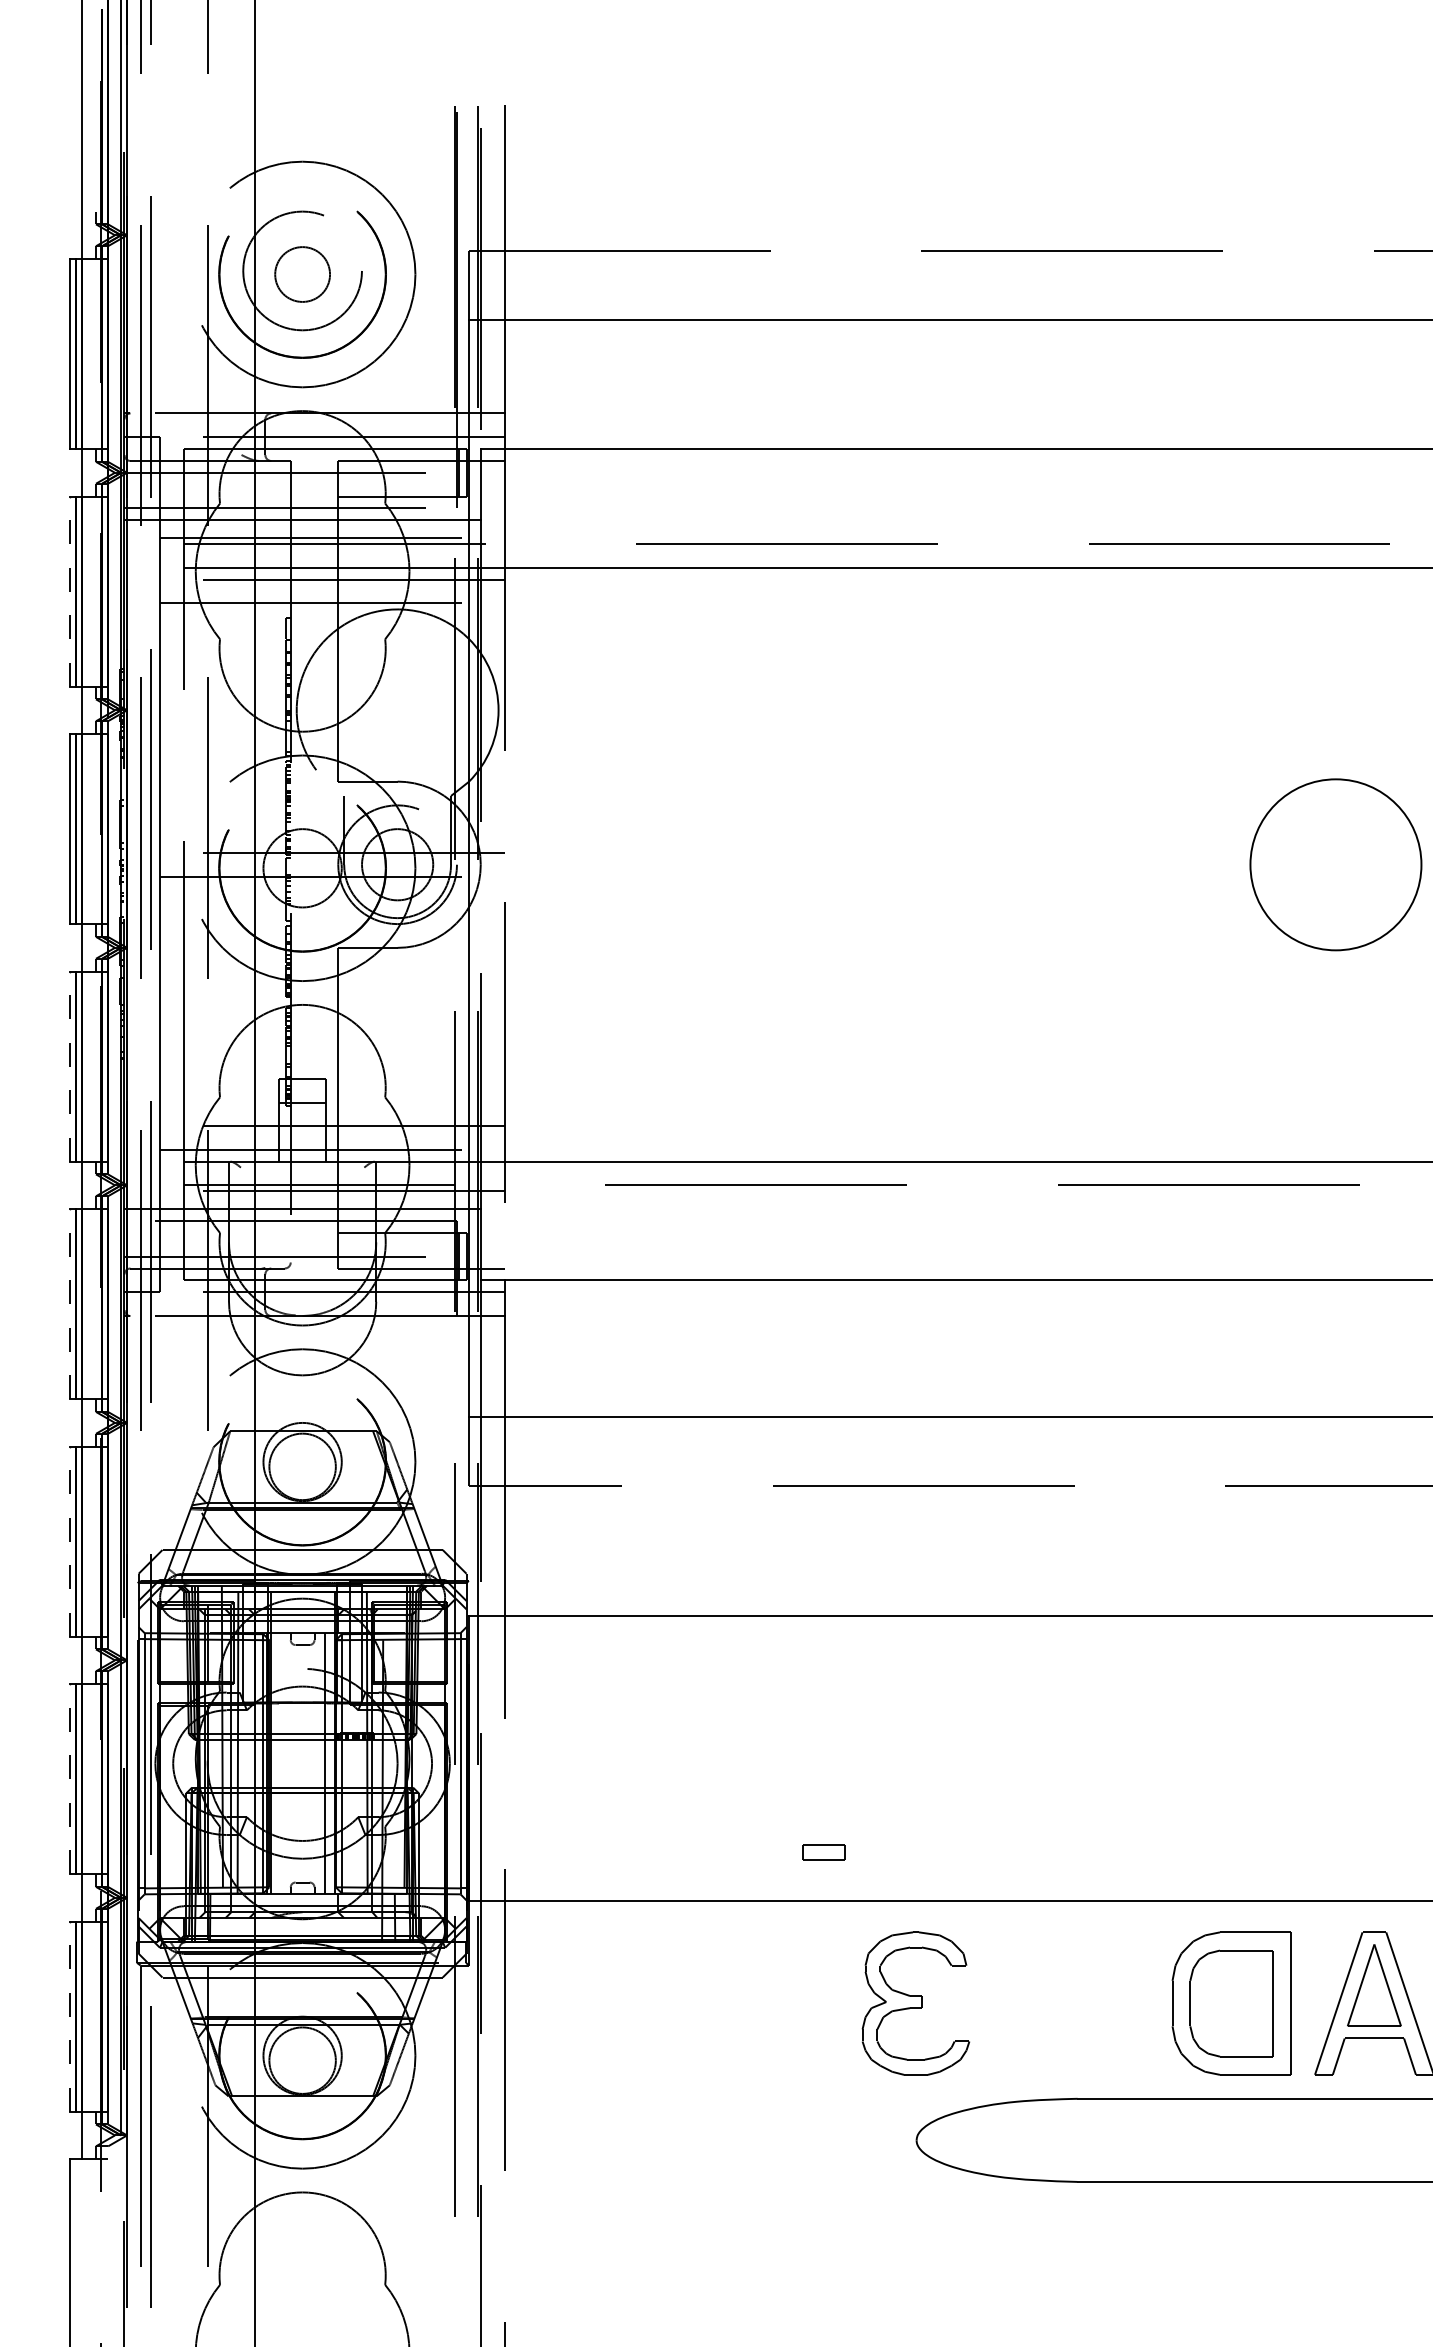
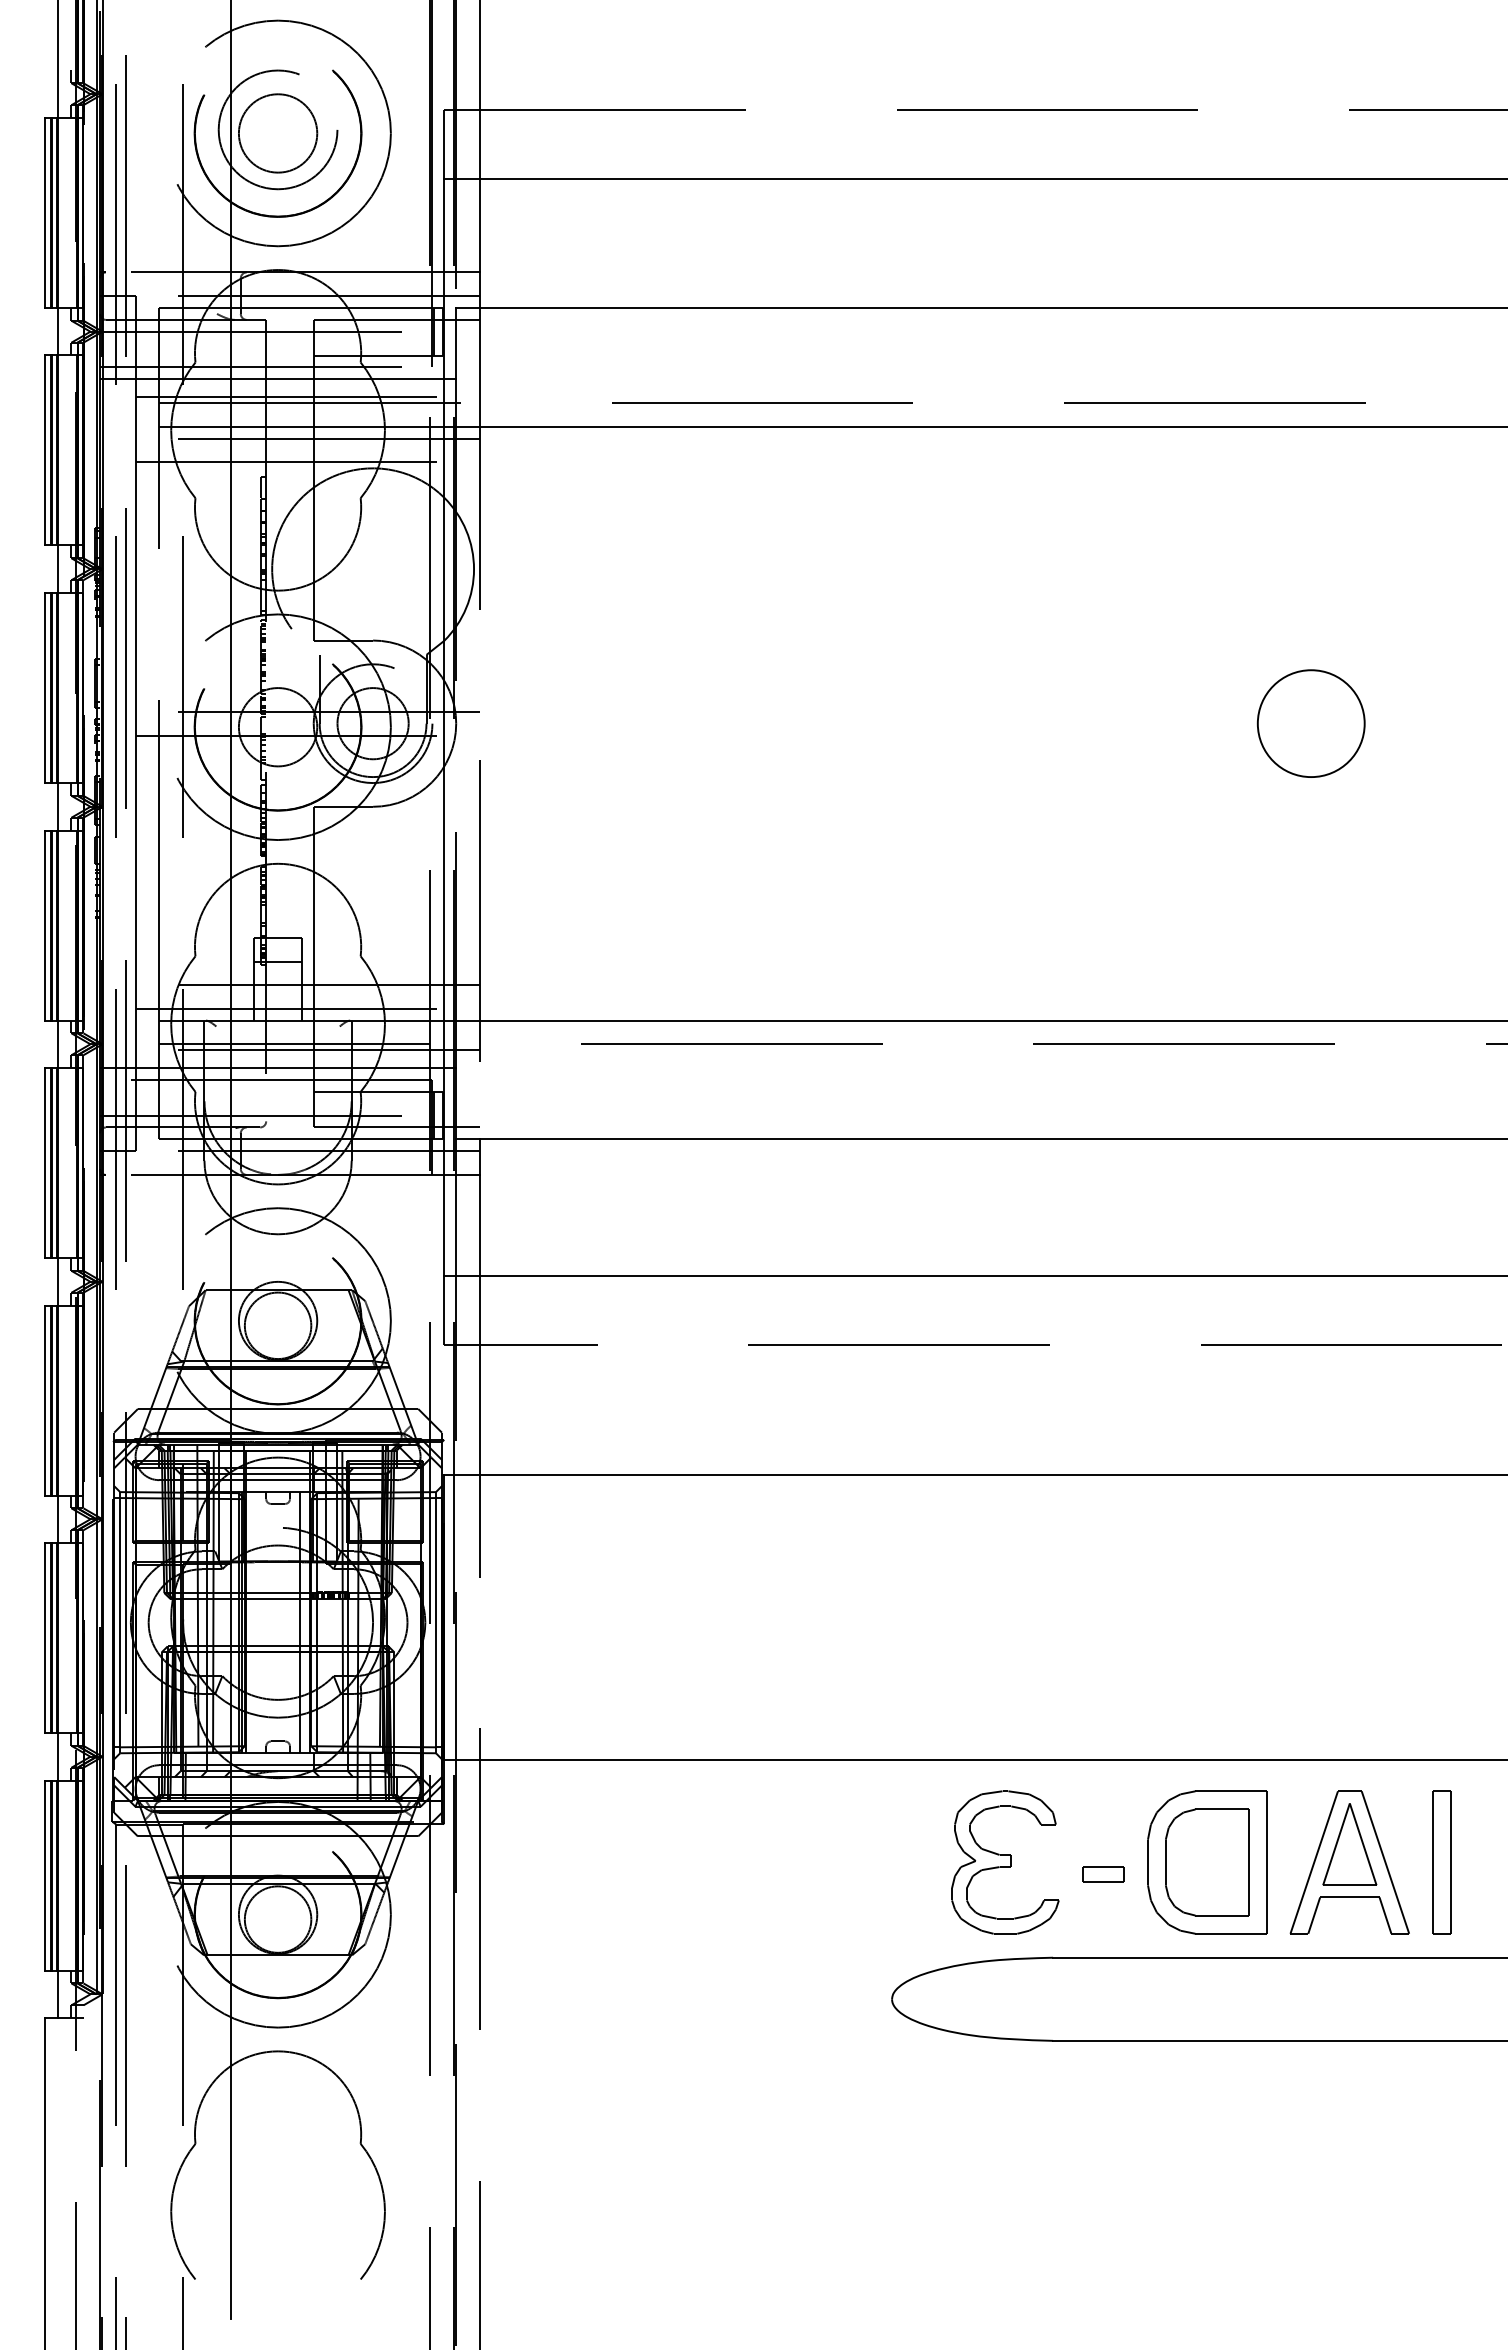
circle: (302, 274) -> (277, 133), size x1.43
line: (70, 590) -> (45, 449), dashed -> solid
circle: (1335, 864) -> (1310, 723), size x0.62
line: (70, 1066) -> (45, 925), dashed -> solid
line: (70, 1303) -> (45, 1162), dashed -> solid
line: (70, 1541) -> (45, 1400), dashed -> solid
line: (70, 1778) -> (45, 1637), dashed -> solid
part: (824, 1852) -> (1103, 1874), moved
part: (916, 2003) -> (1005, 1862), moved
line: (70, 2016) -> (45, 1875), dashed -> solid

